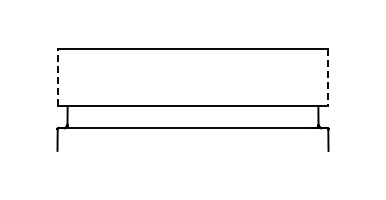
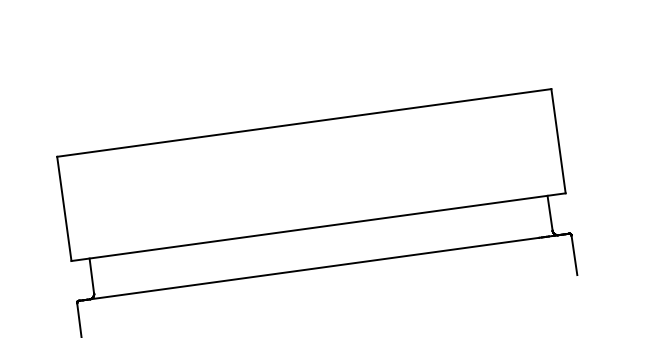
line: (57, 77) -> (63, 208), dashed -> solid
line: (328, 77) -> (558, 140), dashed -> solid

